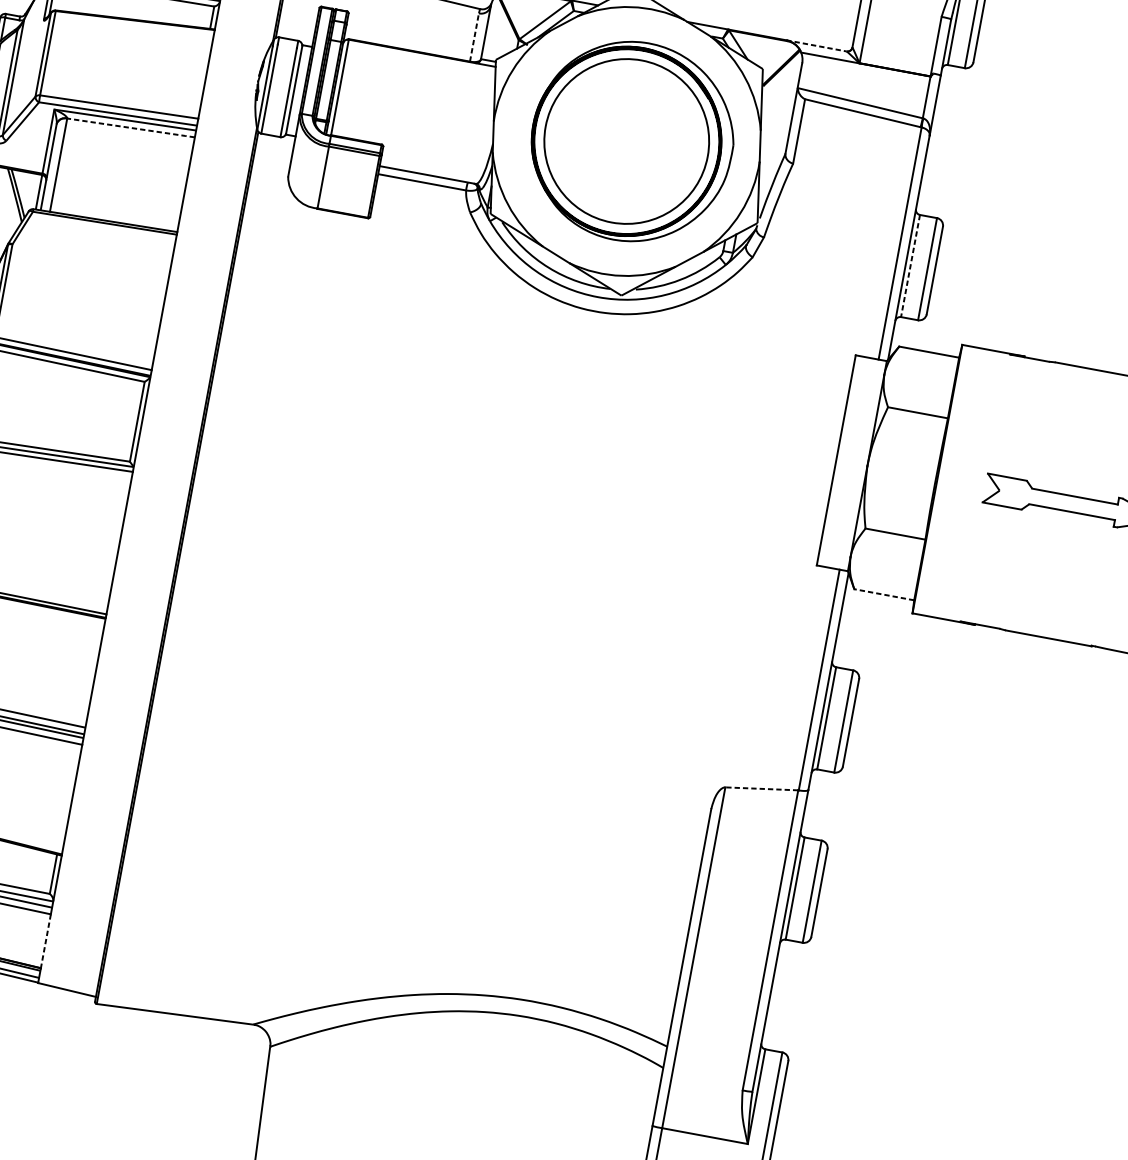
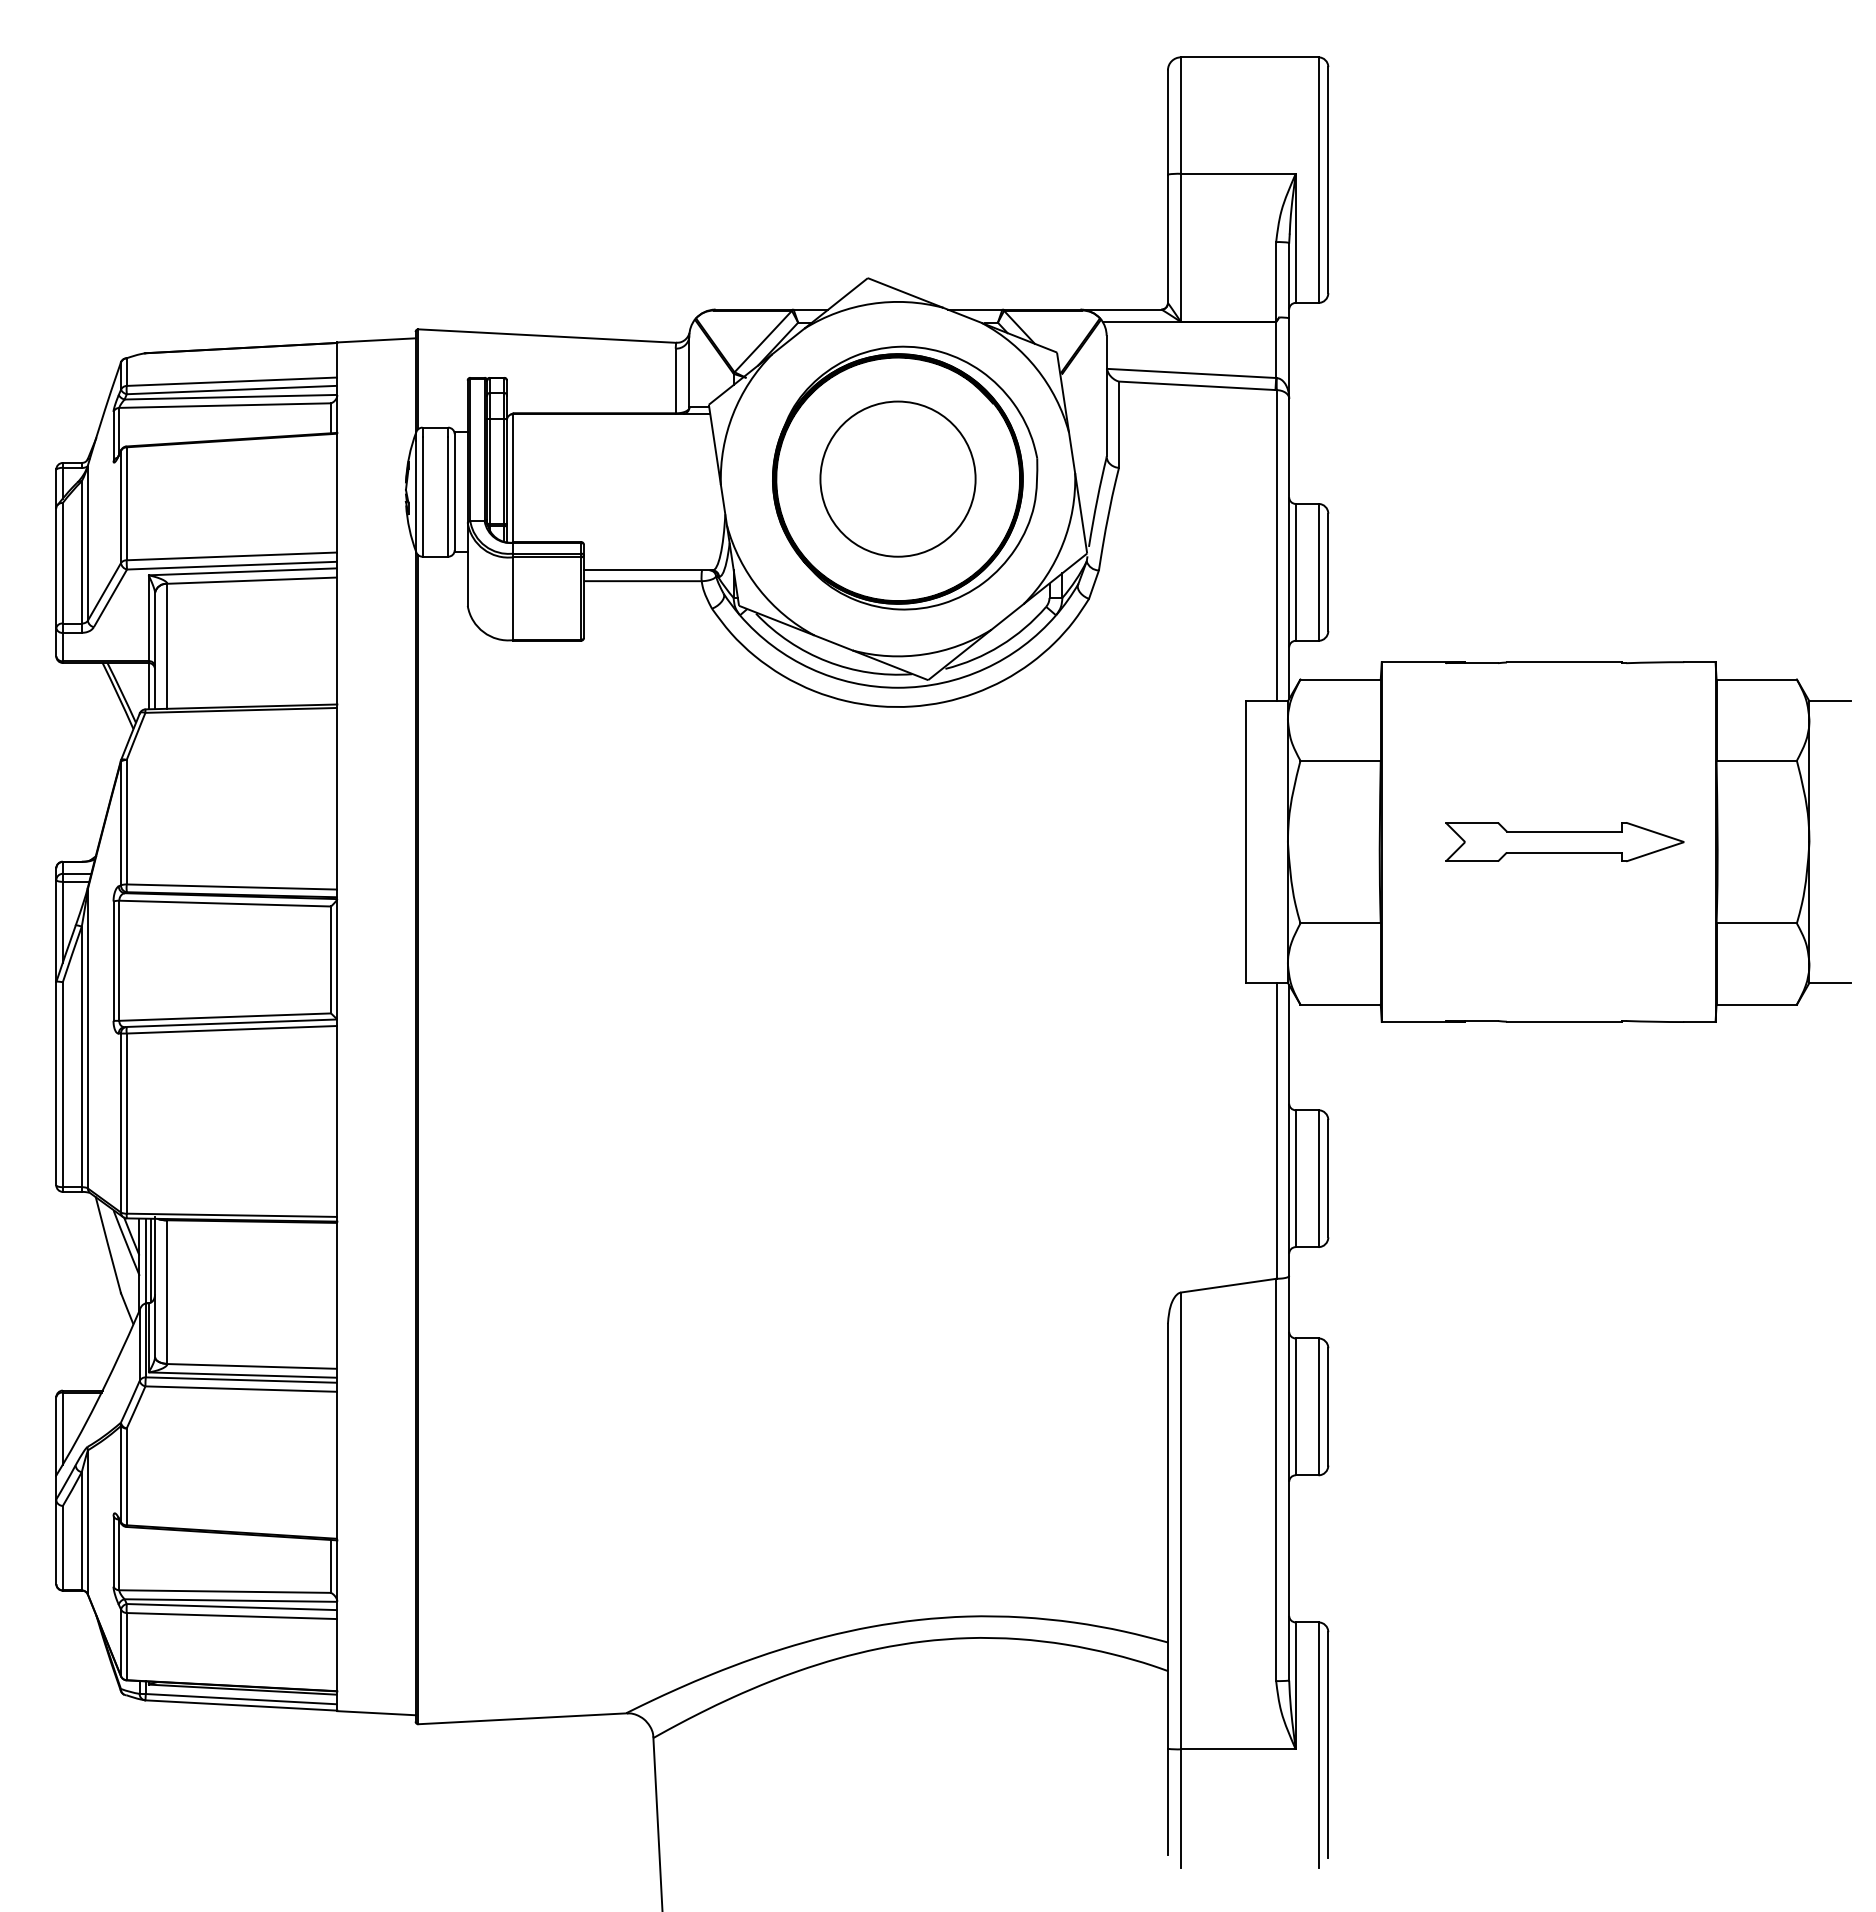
line: (474, 37) -> (675, 380), dashed -> solid
line: (816, 45) -> (1121, 309), dashed -> solid
line: (132, 128) -> (254, 580), dashed -> solid
circle: (626, 140) -> (897, 478), size x0.71
line: (910, 266) -> (1295, 572), dashed -> solid
line: (884, 594) -> (1340, 1004), dashed -> solid
line: (761, 788) -> (1228, 1285), dashed -> solid
line: (45, 941) -> (337, 1655), dashed -> solid

